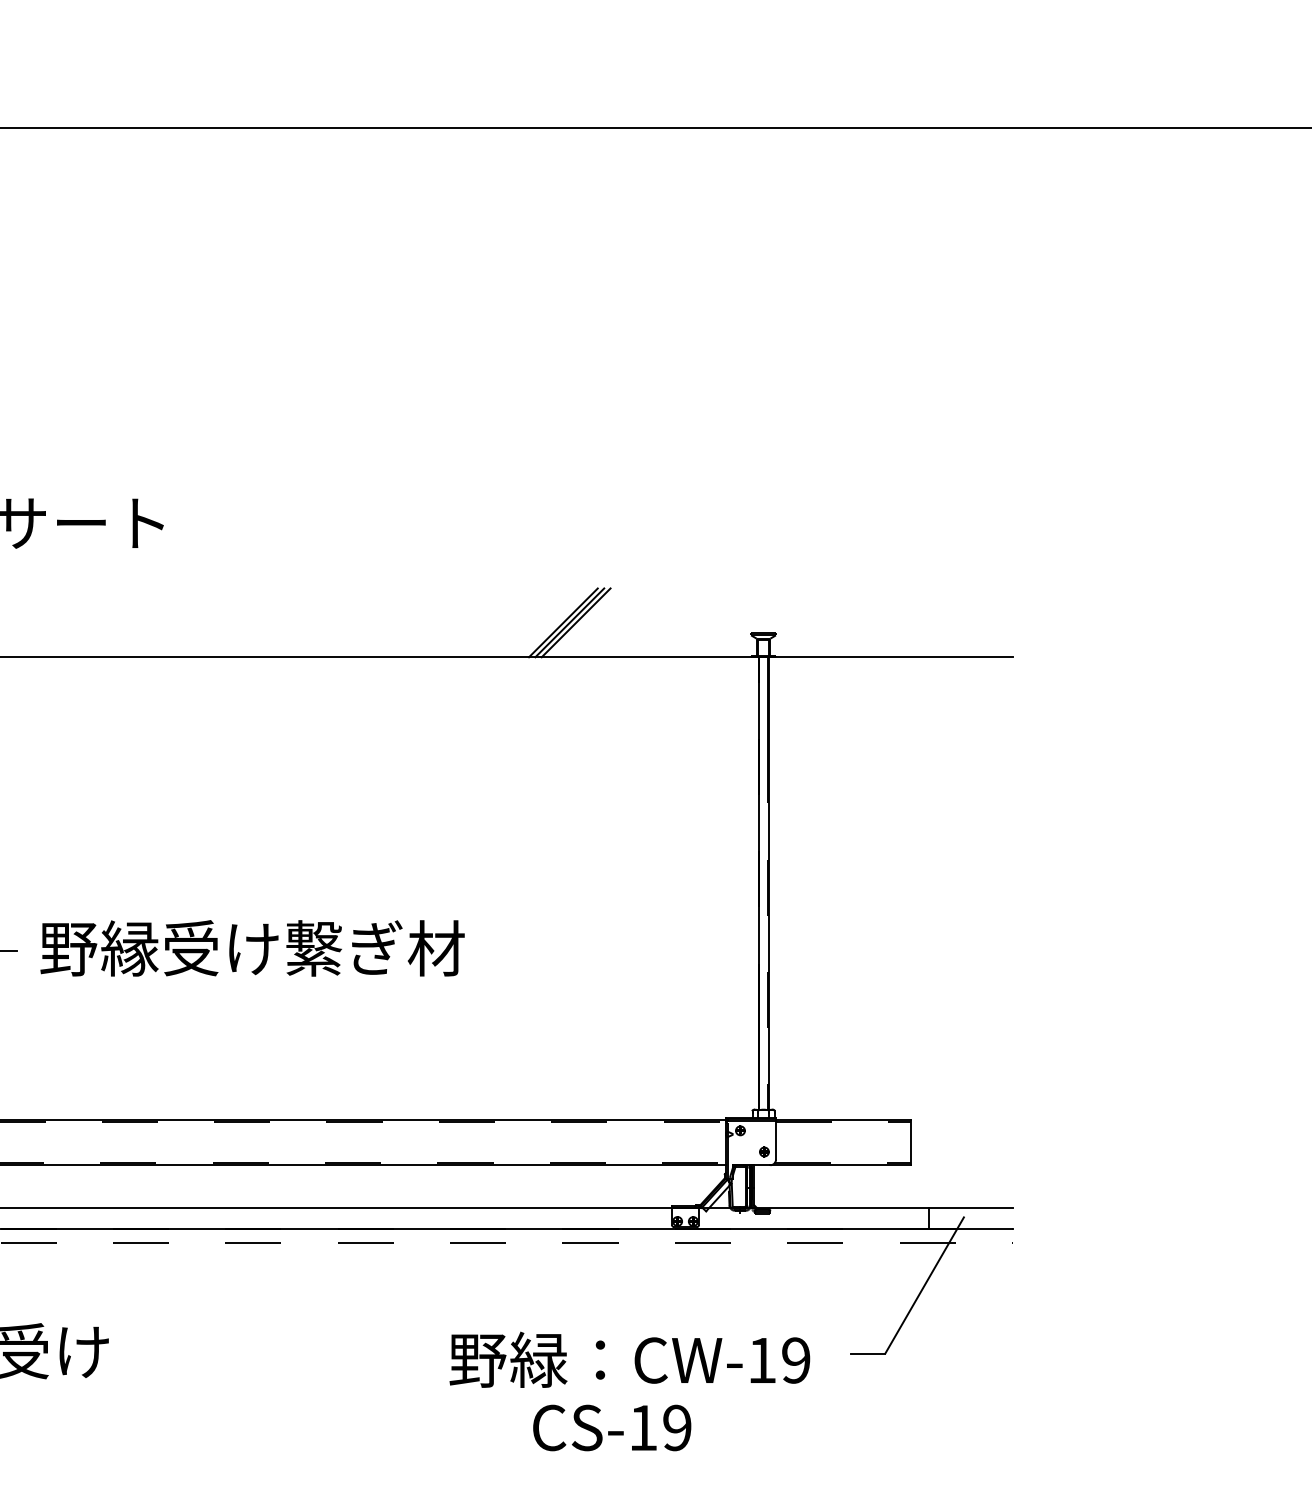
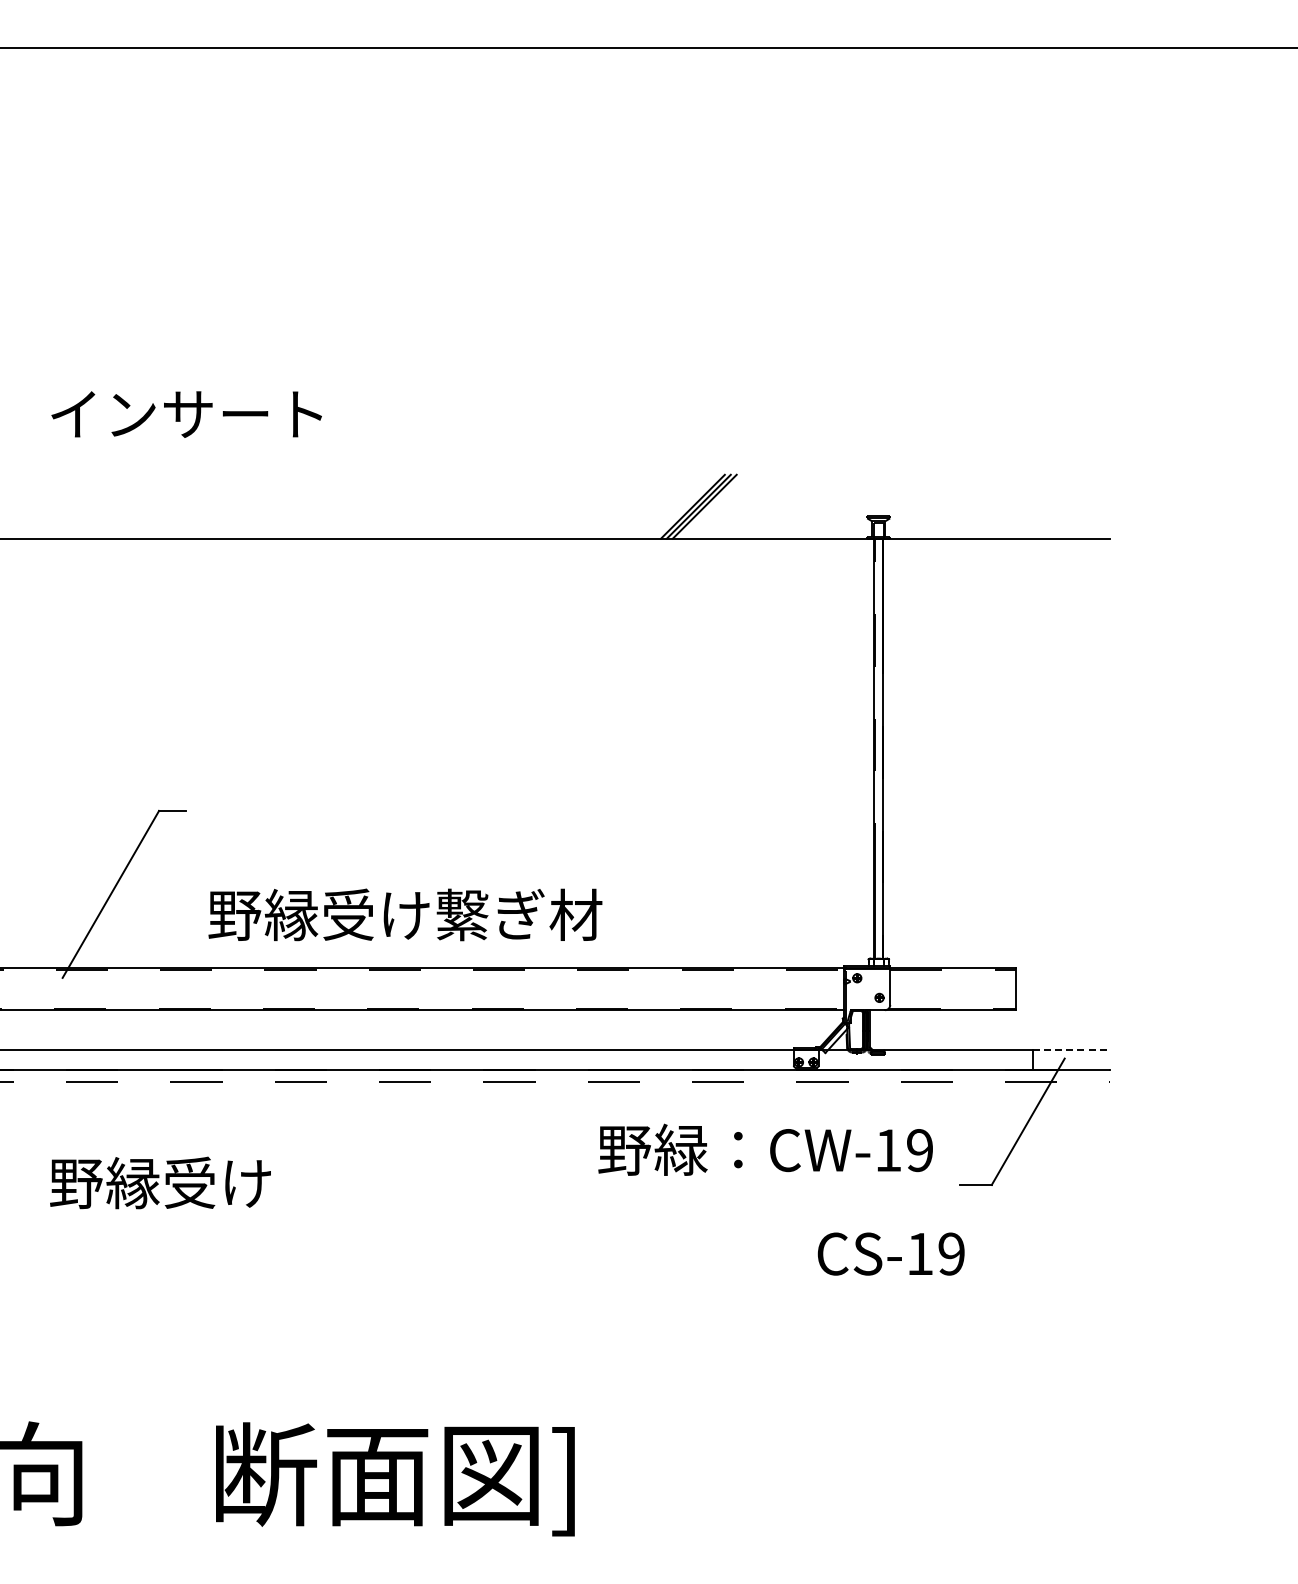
text: (252, 947) -> (405, 914), moved
line: (971, 1207) -> (1071, 1049), solid -> dashed
text: (629, 1359) -> (765, 1149), moved
text: (611, 1427) -> (890, 1253), moved

